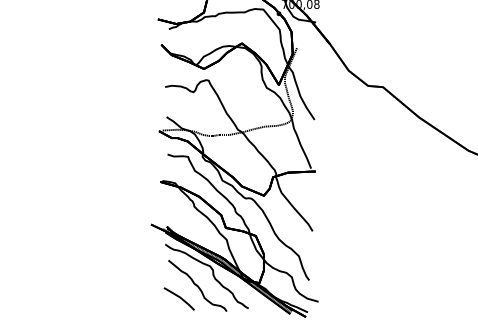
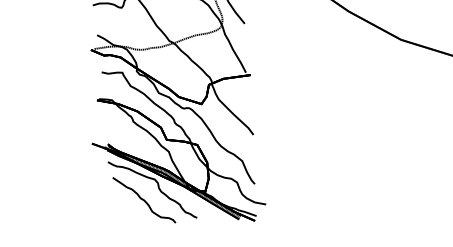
part: (178, 298) -> (126, 214), removed

